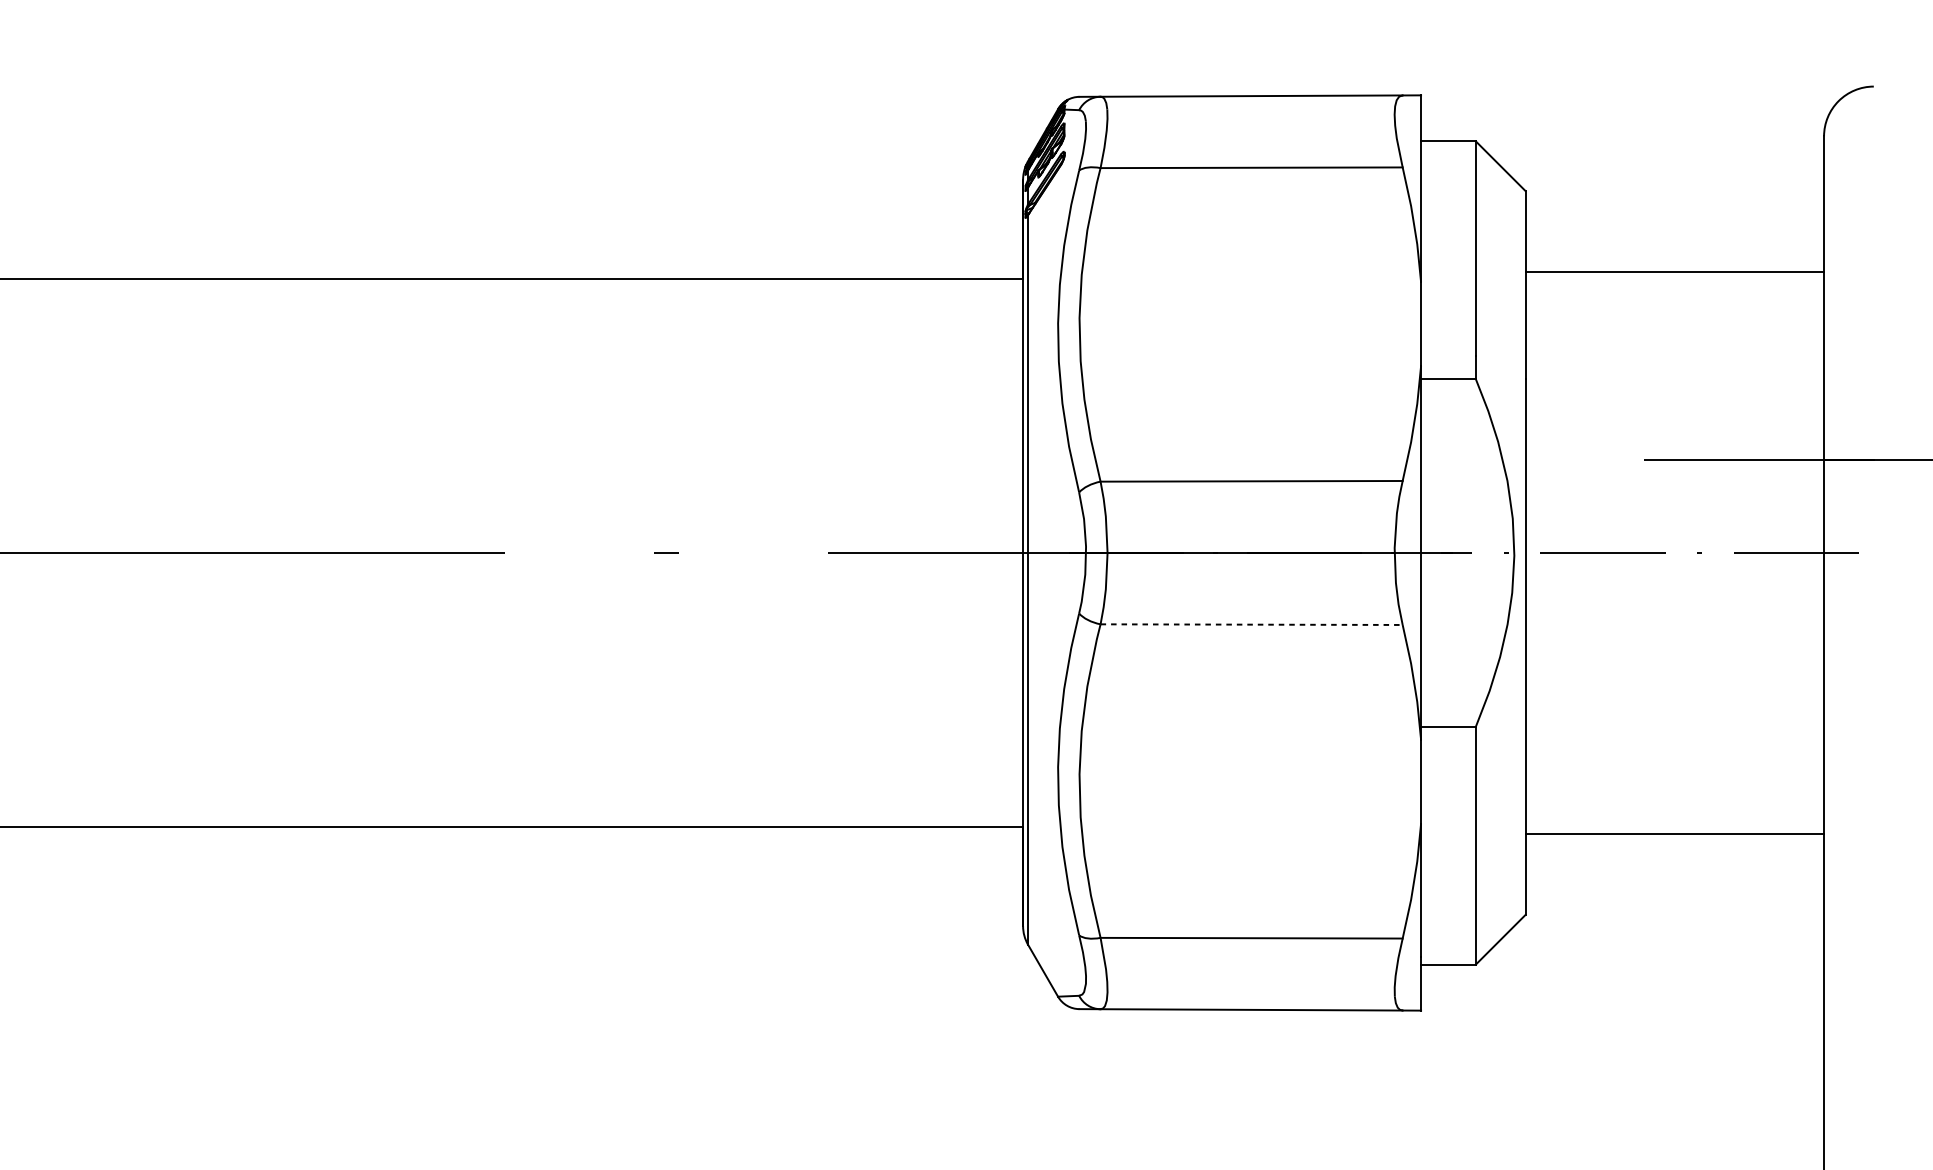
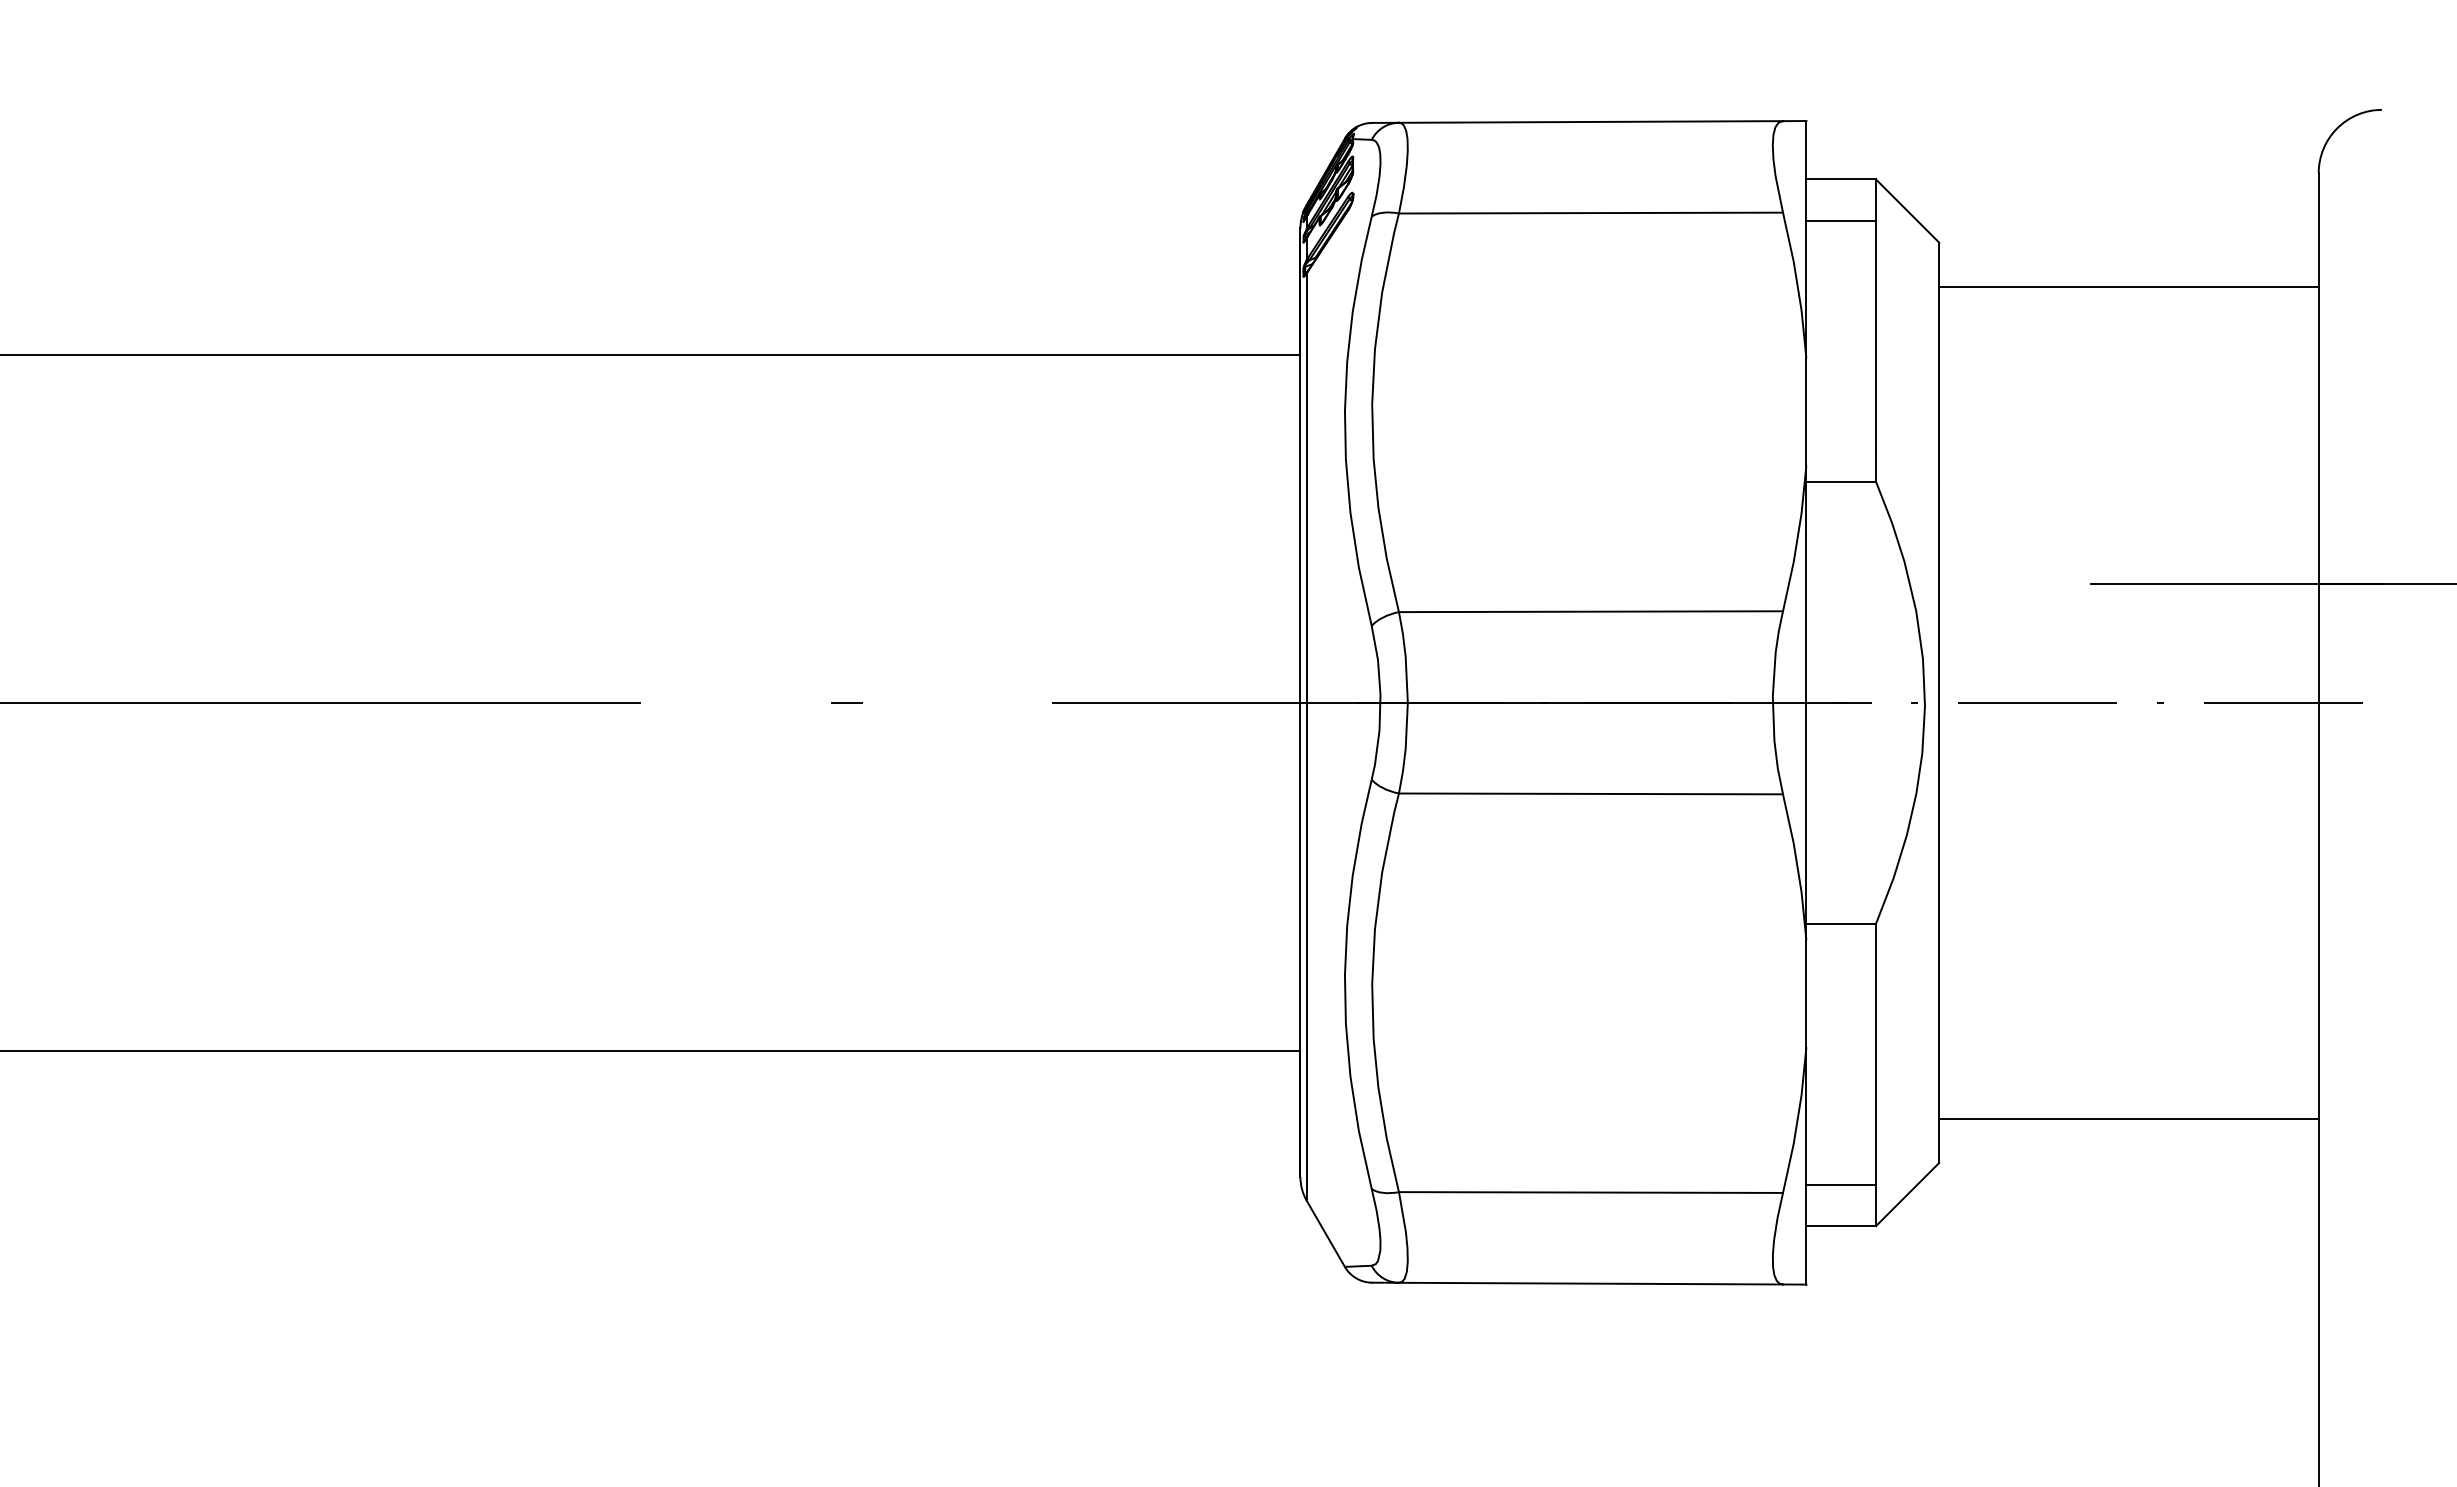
line: (1447, 173) -> (1840, 220), added
line: (1674, 271) -> (2128, 286), moved
line: (1252, 624) -> (1591, 793), dashed -> solid
line: (1674, 834) -> (2128, 1118), moved
line: (1447, 932) -> (1840, 1185), added

